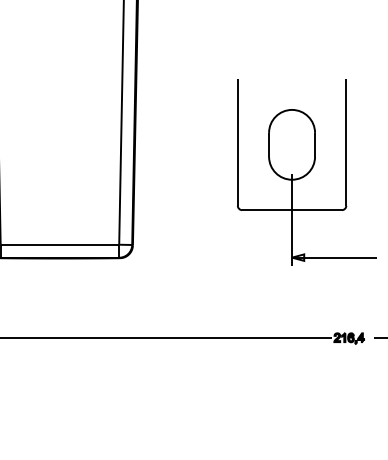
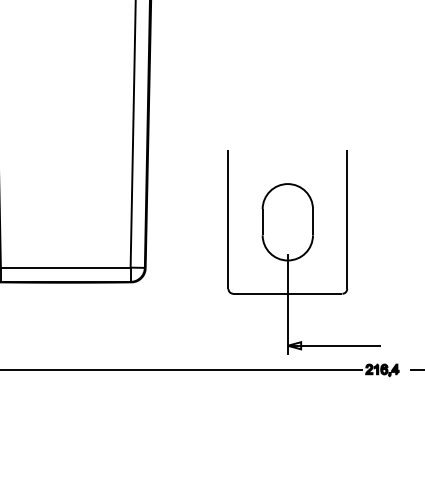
part: (306, 172) -> (303, 252), moved

